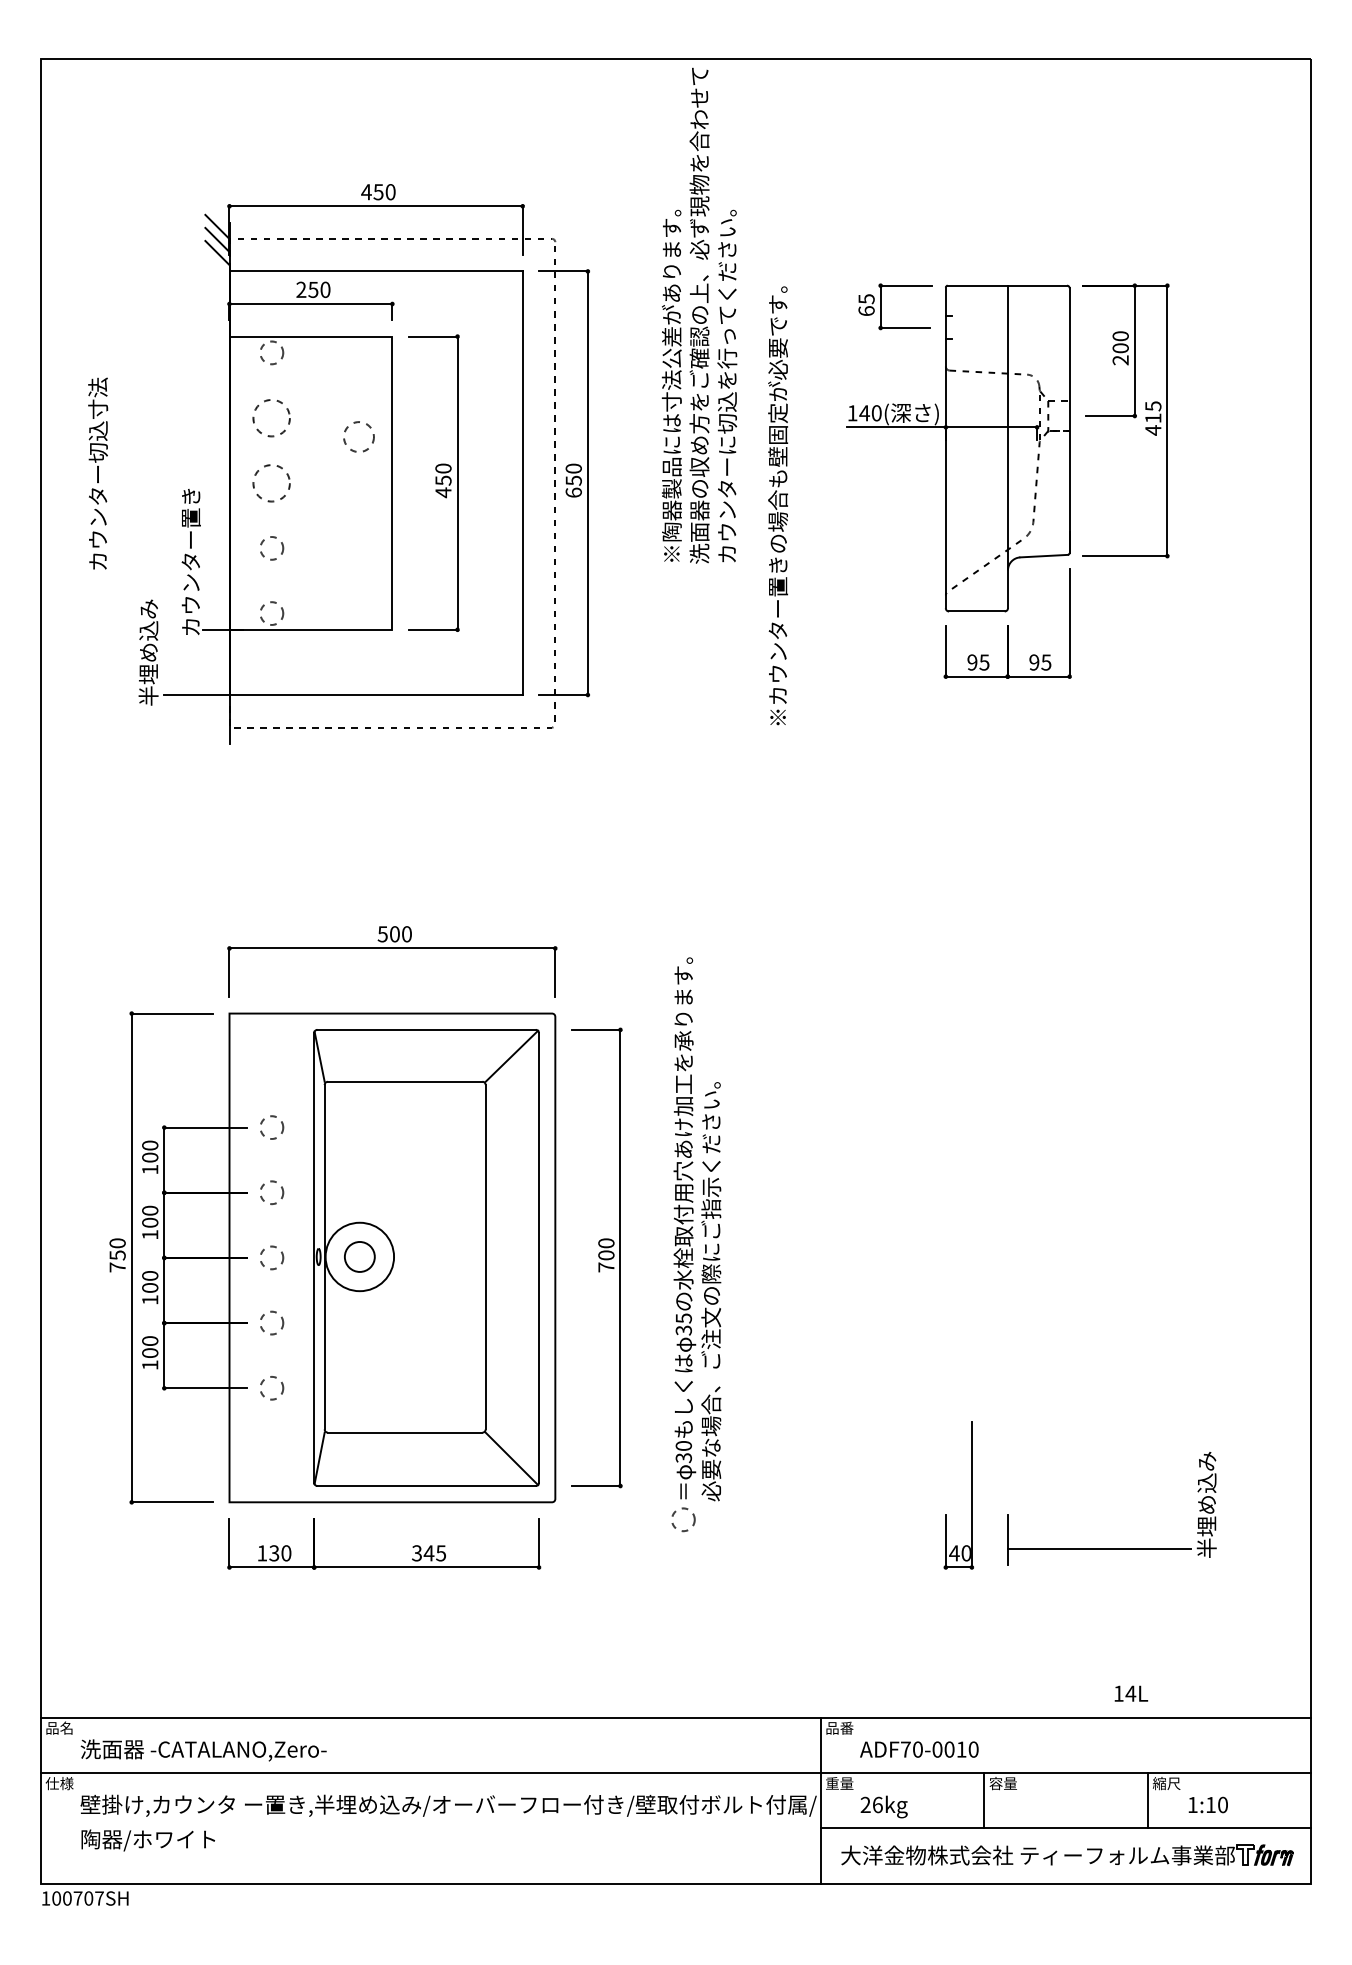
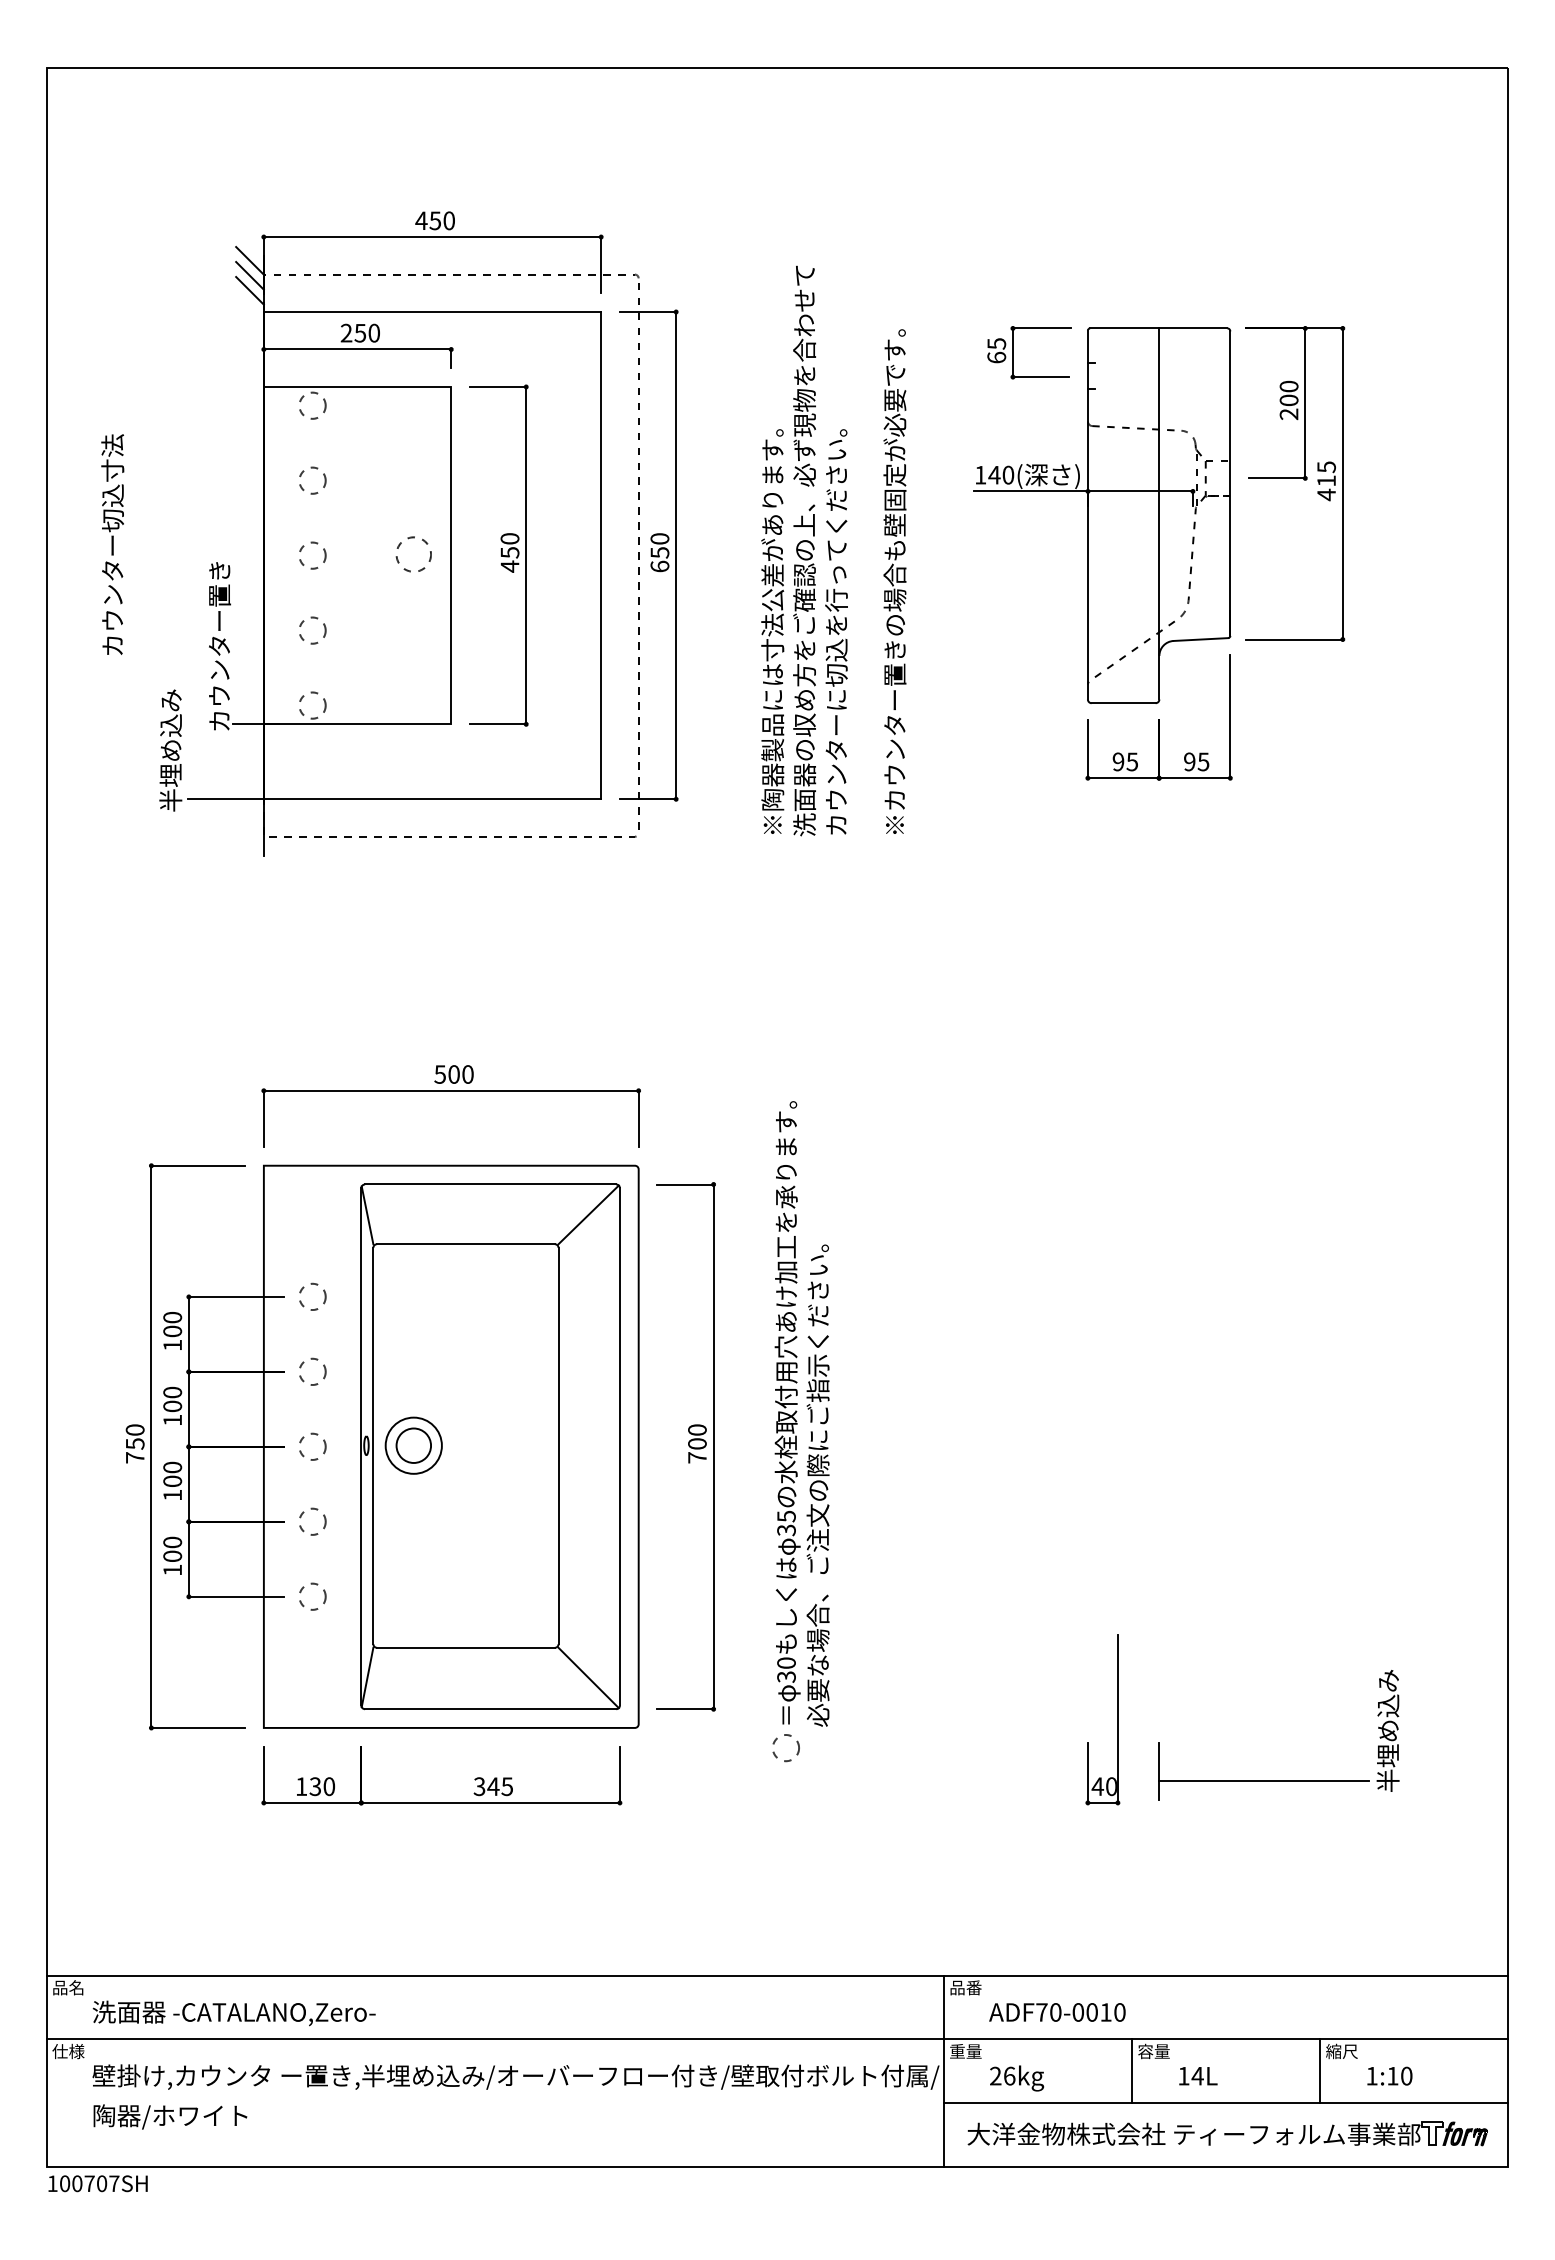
text: (699, 315) -> (804, 550), moved
circle: (271, 417) -> (312, 480), size x0.62
part: (348, 428) -> (401, 544), moved
circle: (271, 483) -> (312, 555), size x0.62
circle: (359, 1256) -> (413, 1445), size x0.71
text: (1131, 1694) -> (1198, 2076), moved

